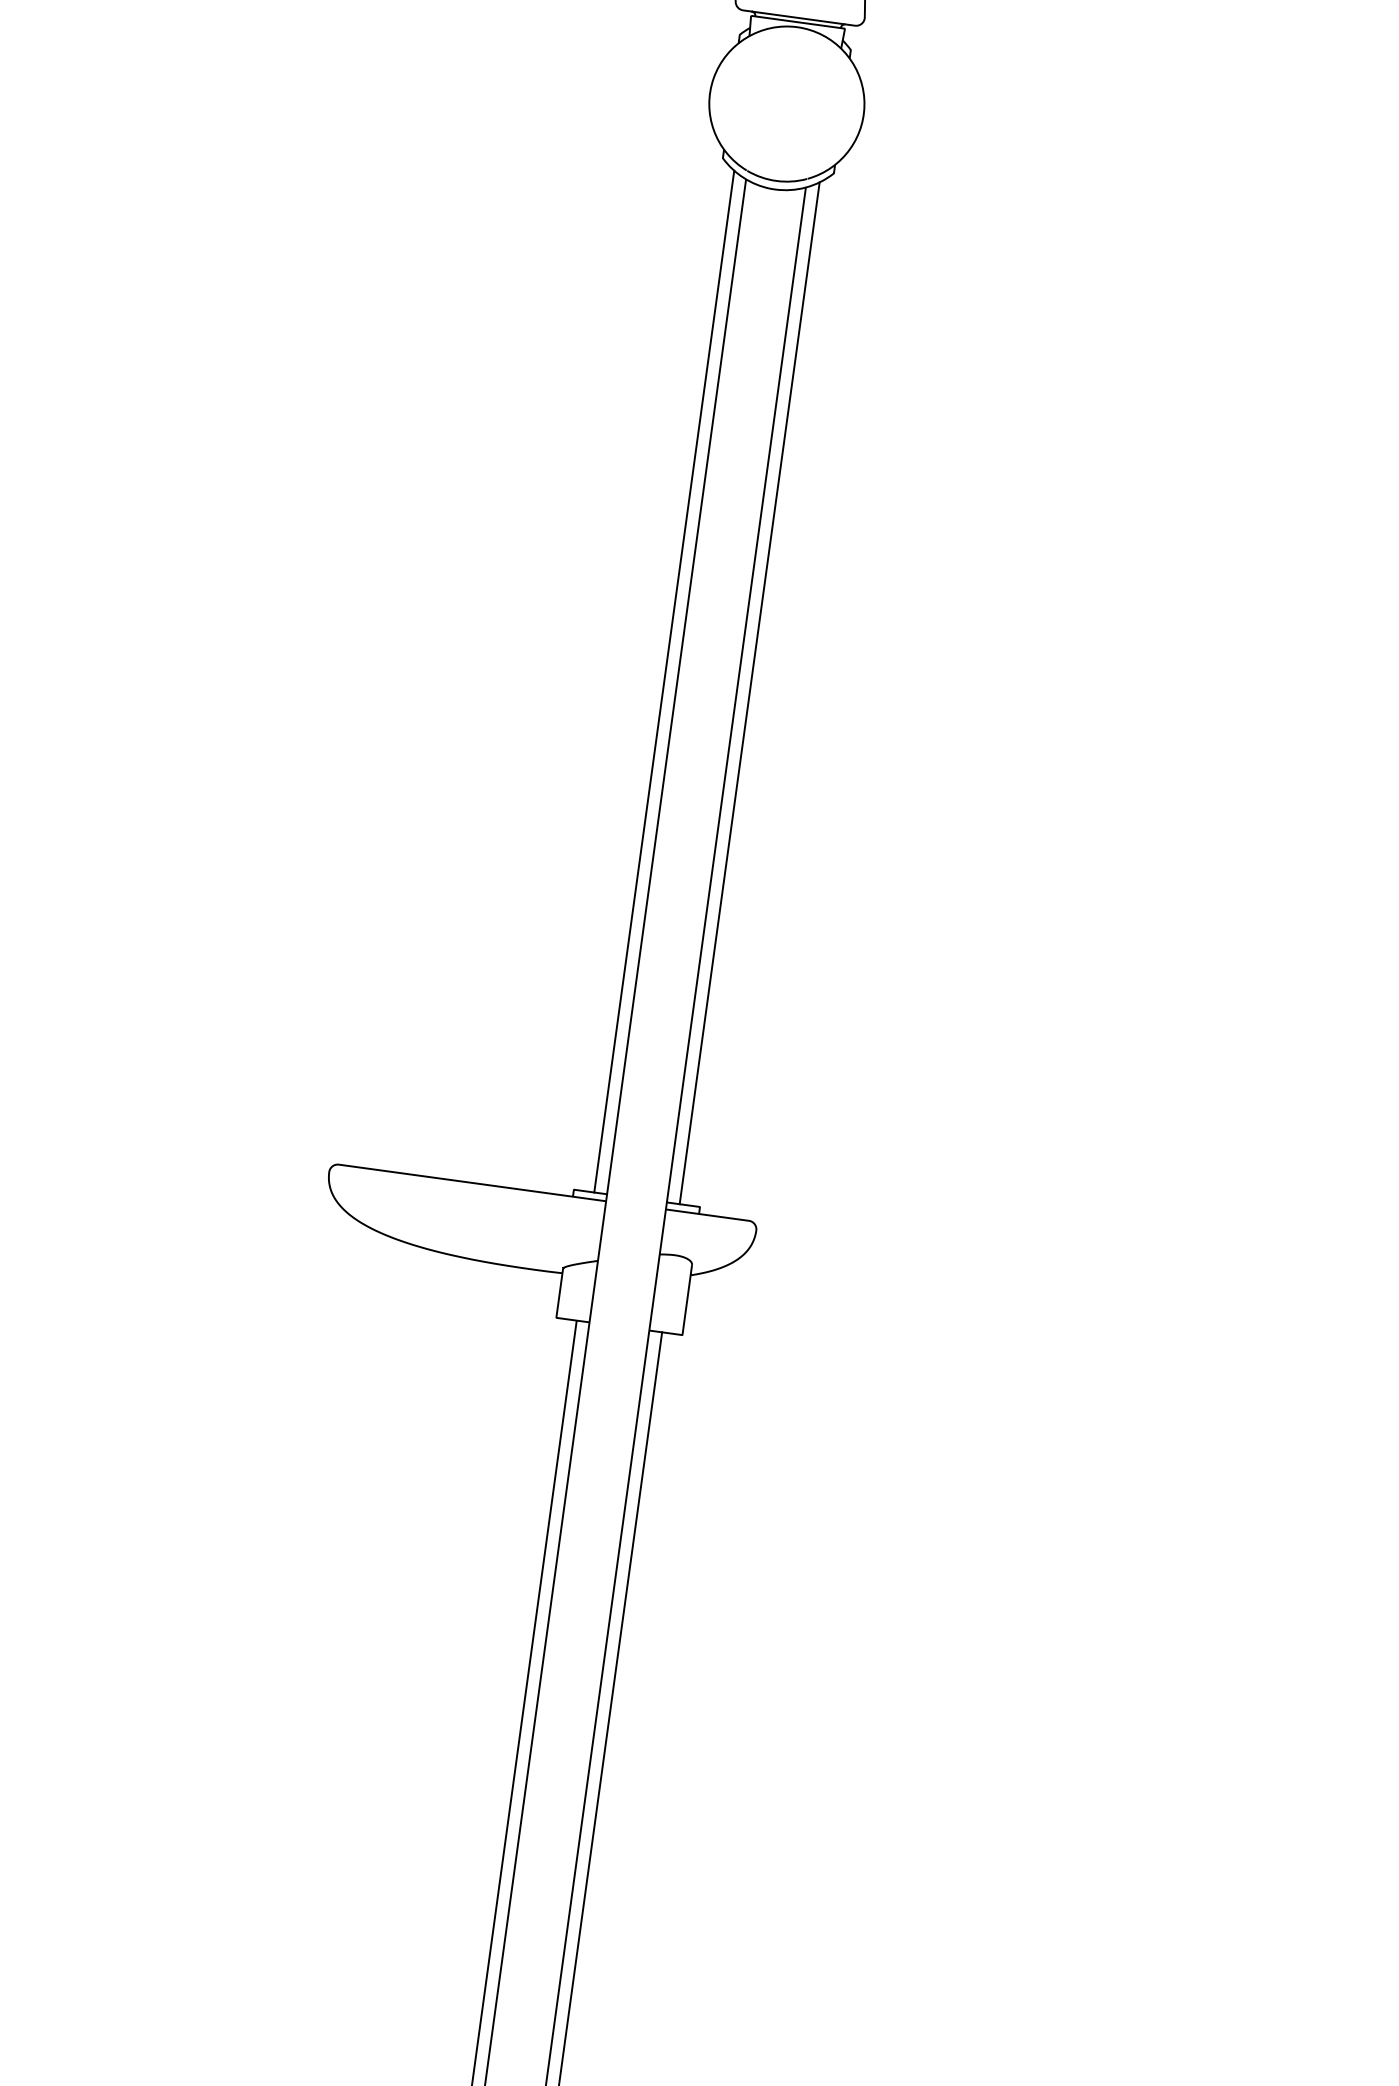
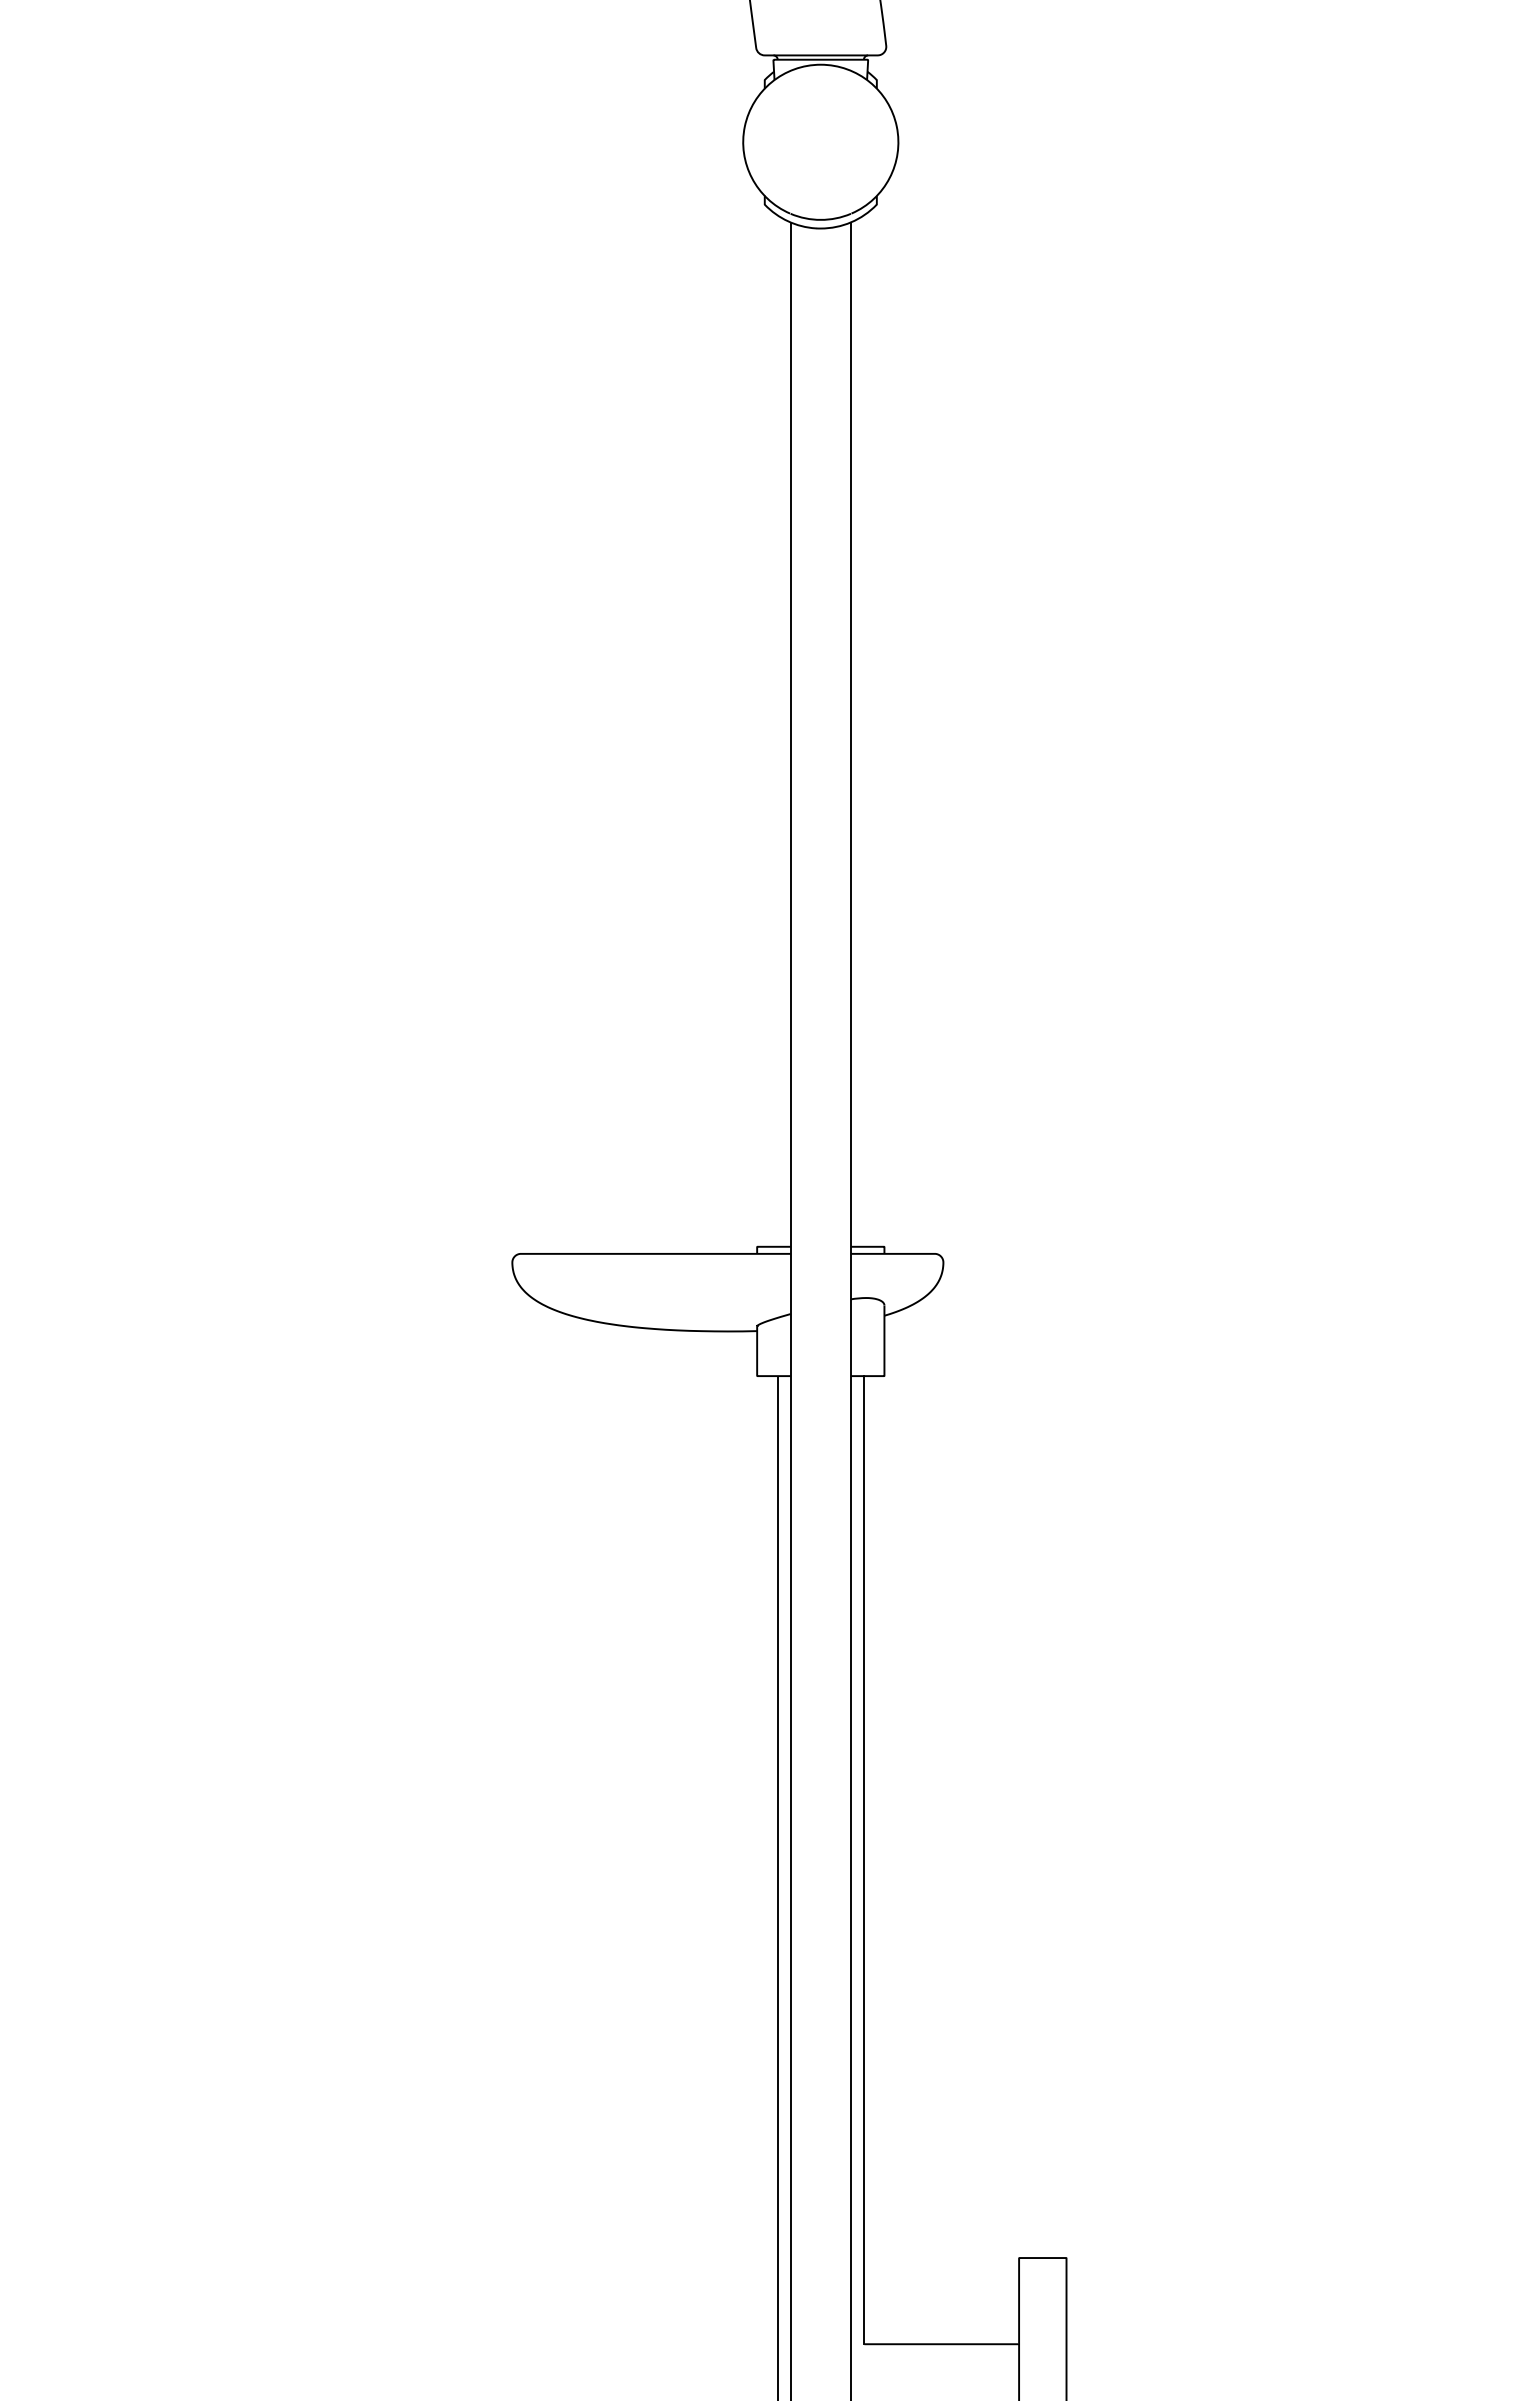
line: (664, 680) -> (777, 730), removed
line: (749, 692) -> (863, 730), removed

